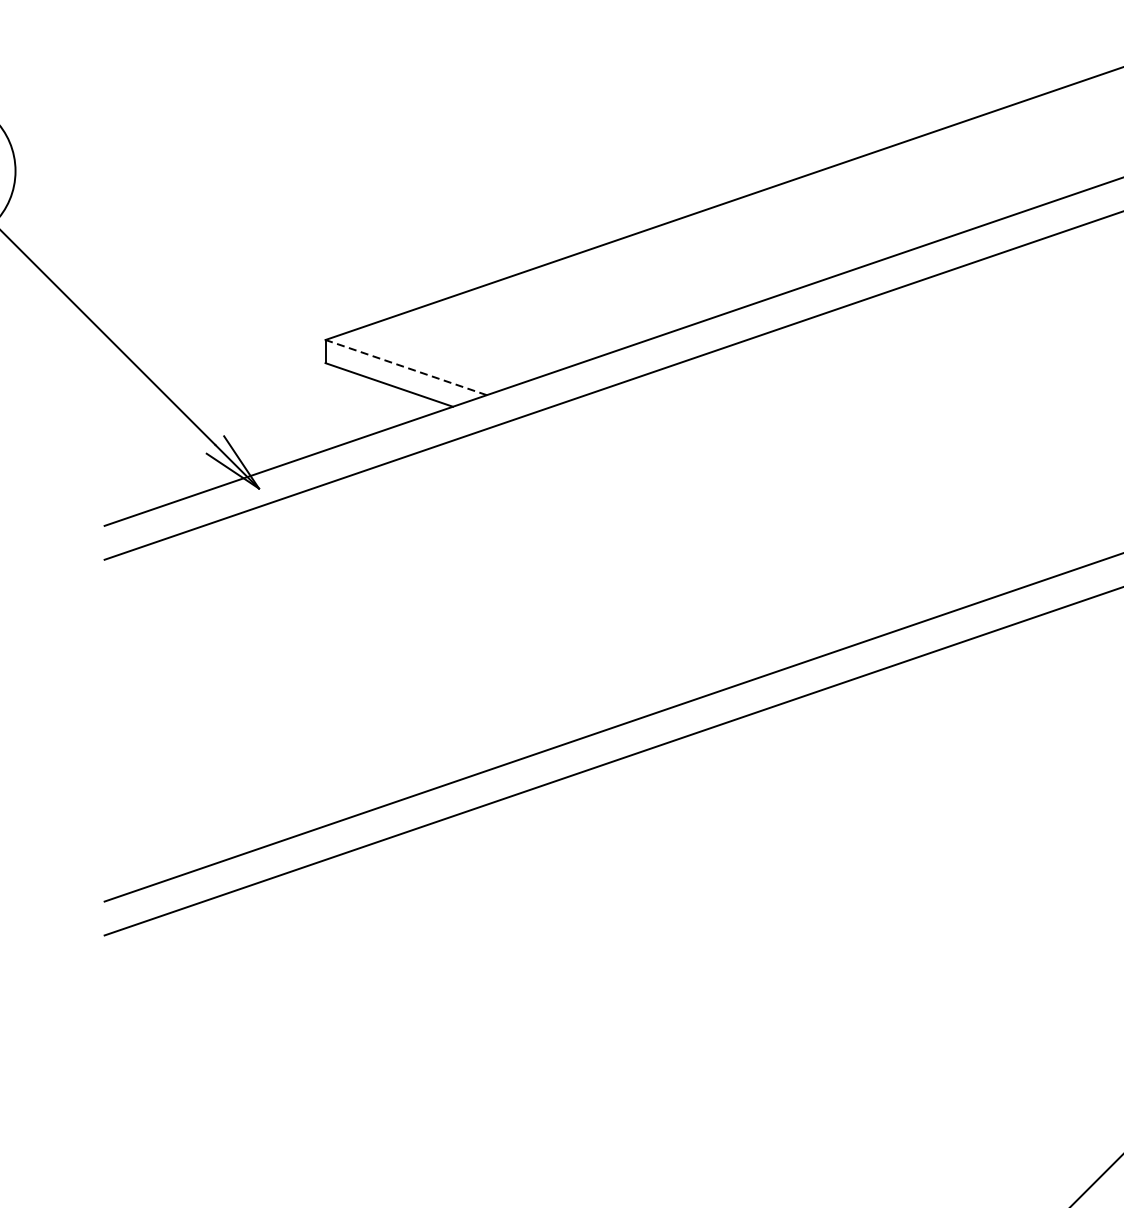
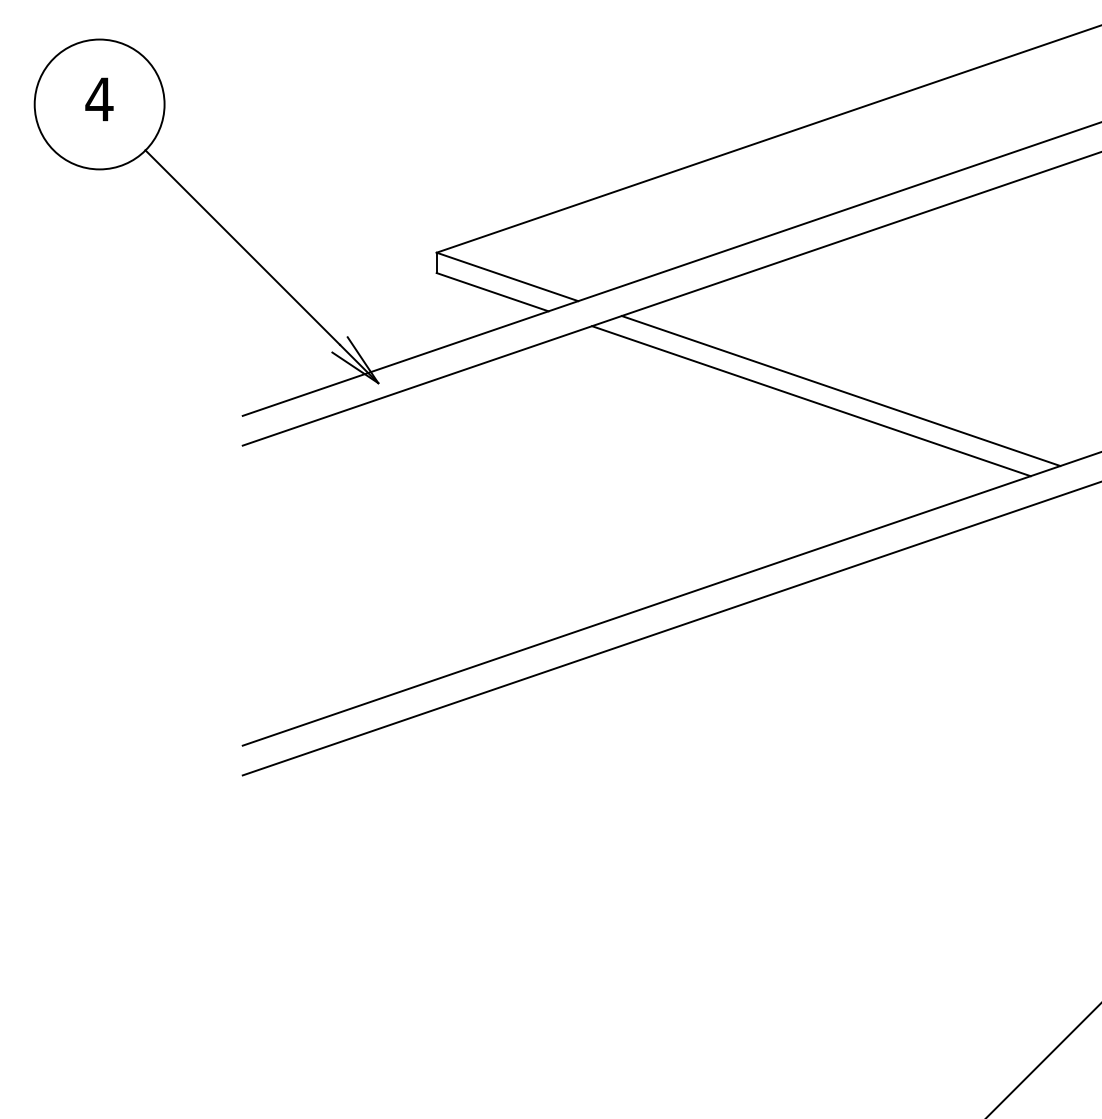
line: (406, 367) -> (507, 276), dashed -> solid
line: (785, 498) -> (840, 391), added
line: (752, 509) -> (811, 401), added

